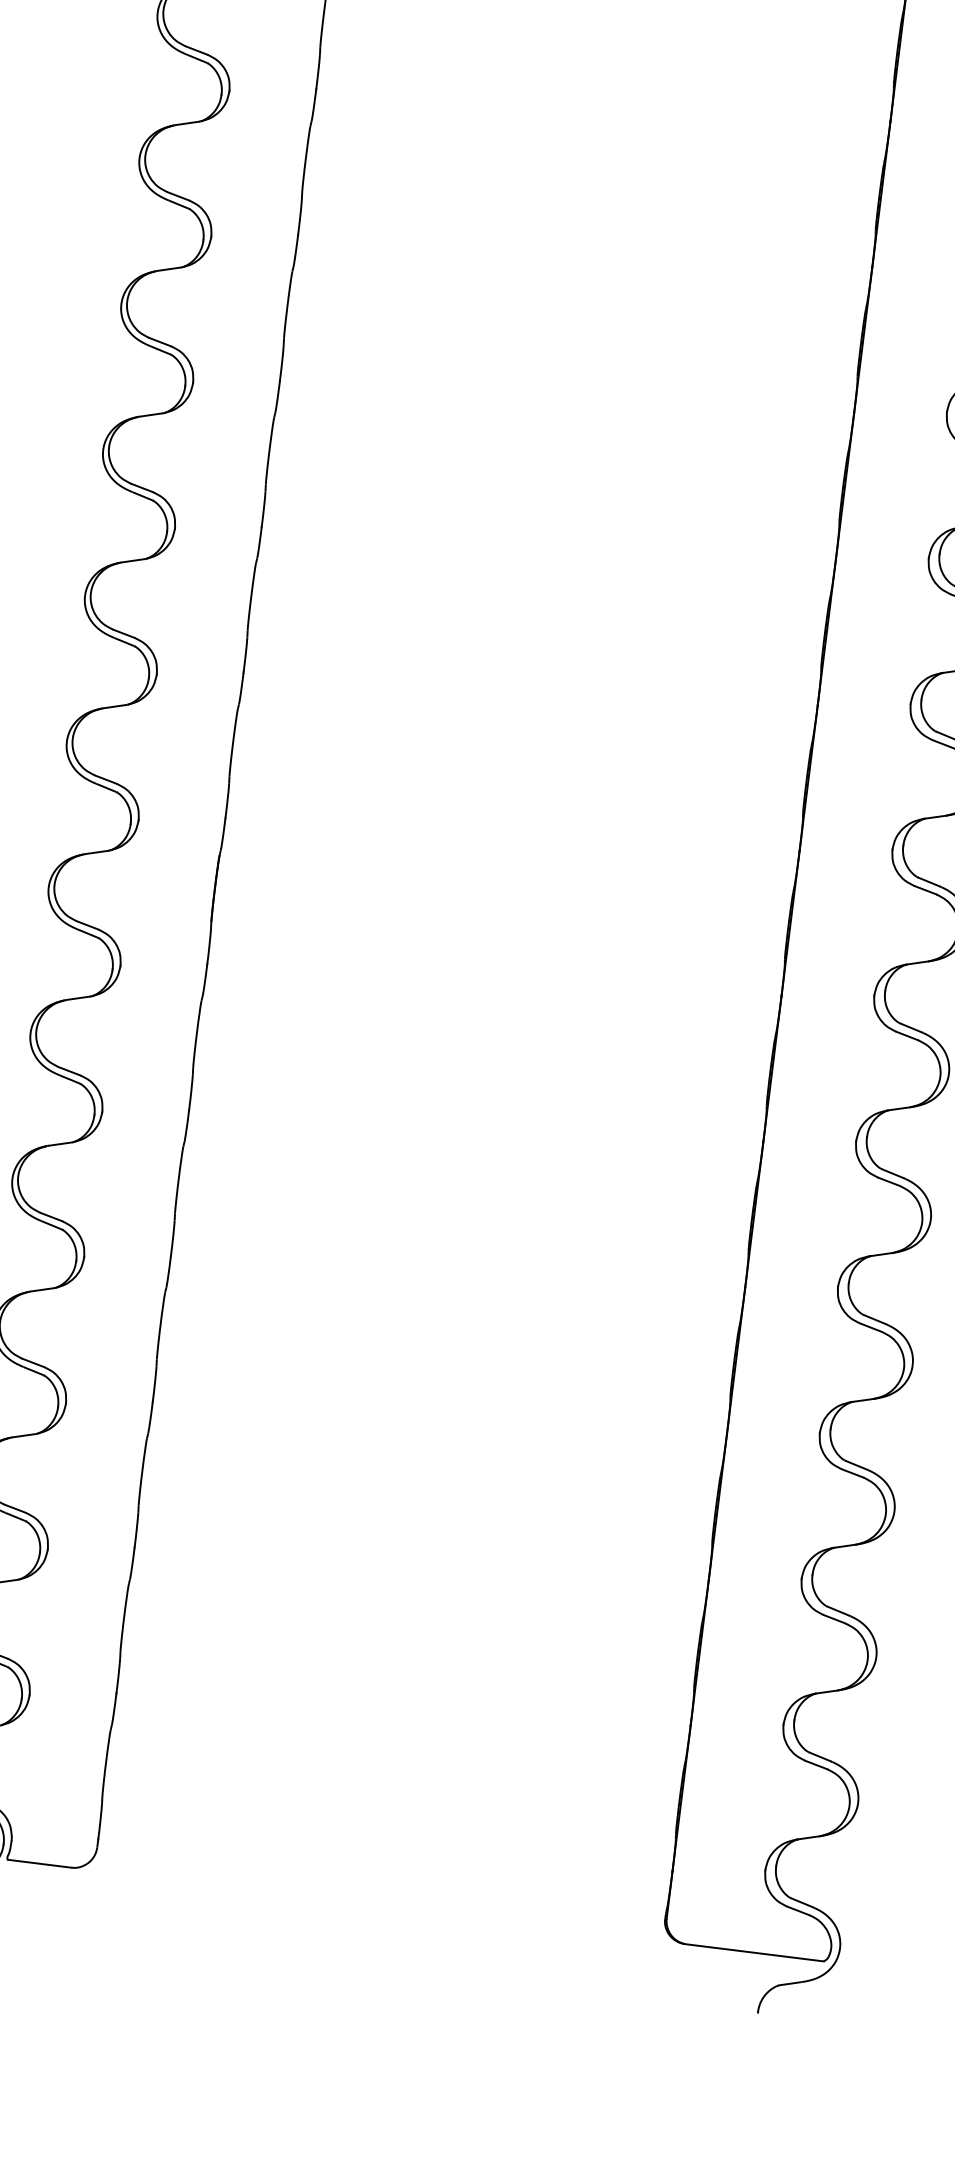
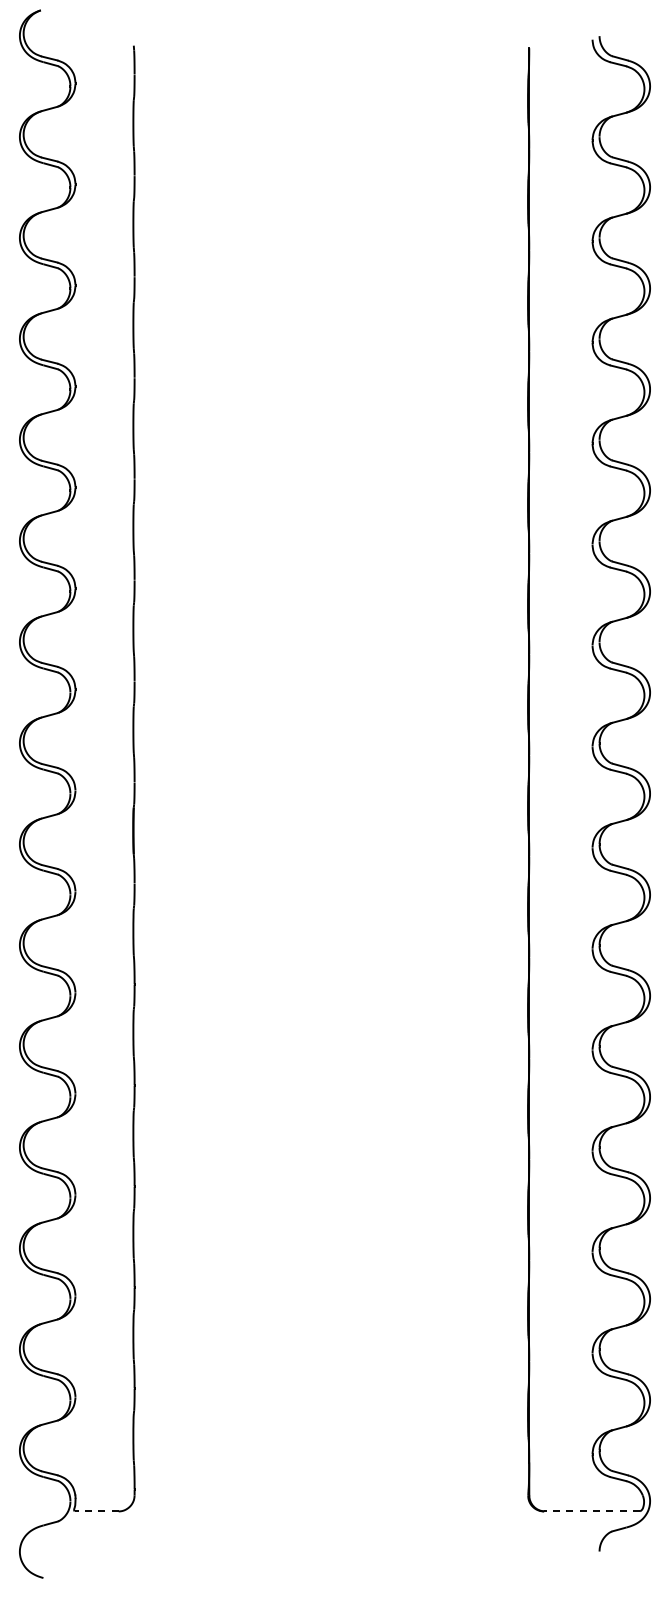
line: (39, 1863) -> (96, 1511), solid -> dashed
line: (755, 1952) -> (592, 1511), solid -> dashed

